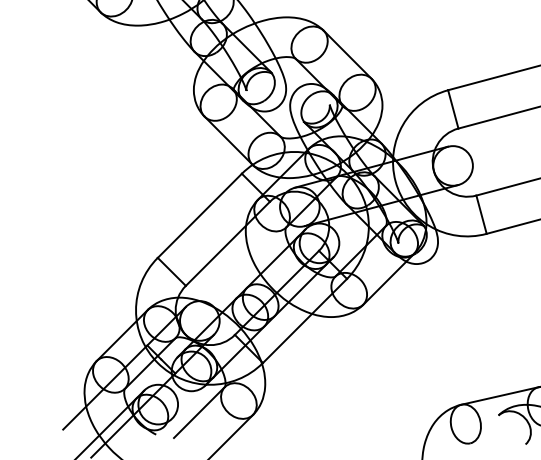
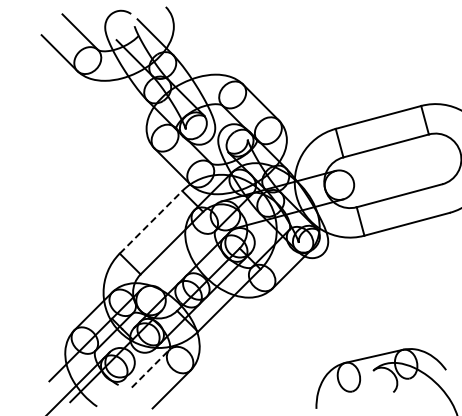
line: (200, 214) -> (151, 221), solid -> dashed
line: (199, 412) -> (150, 368), solid -> dashed

